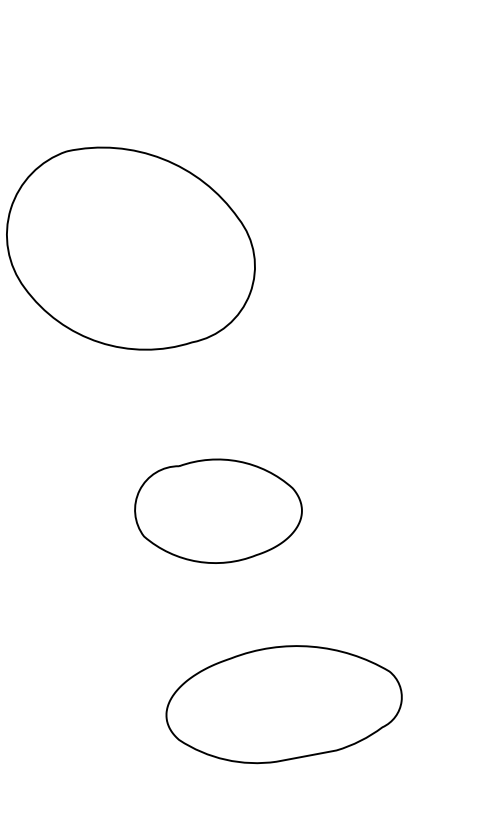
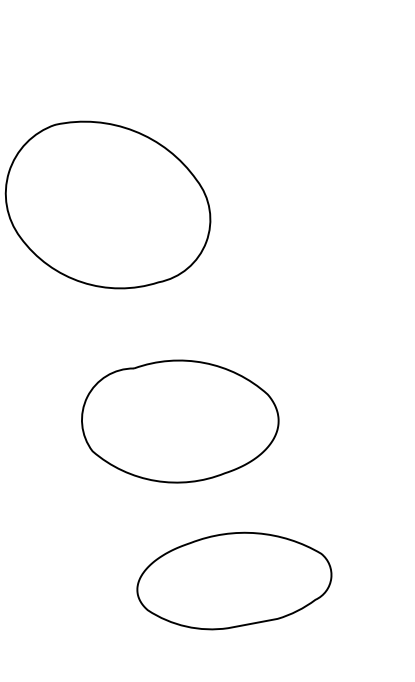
part: (218, 511) -> (180, 421), size x1.43

